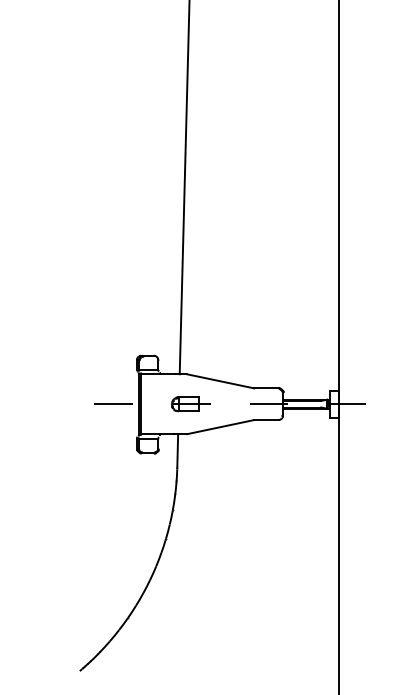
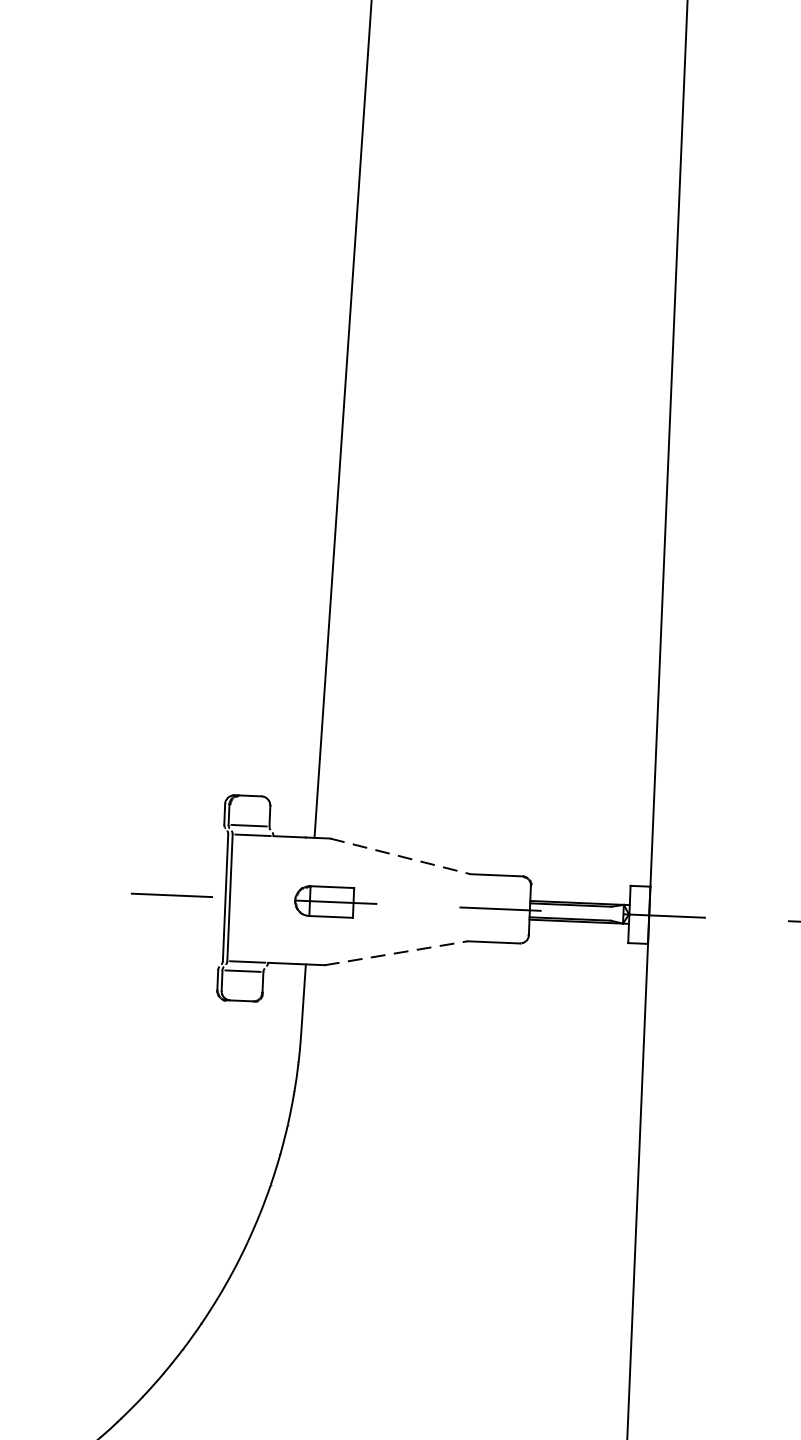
line: (221, 381) -> (402, 856), solid -> dashed
line: (221, 427) -> (398, 954), solid -> dashed

